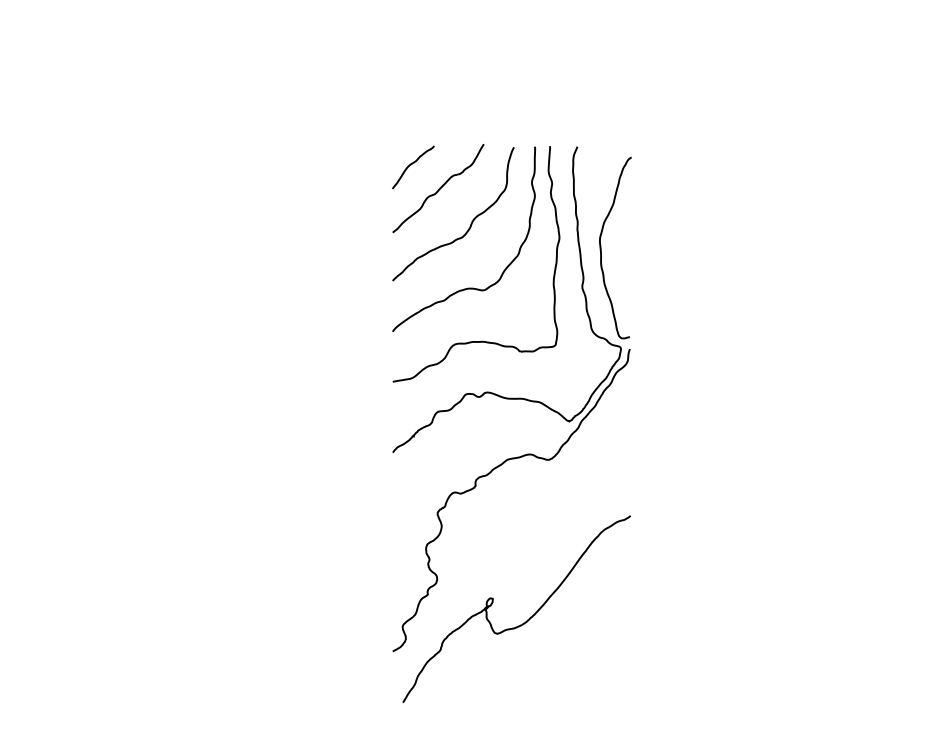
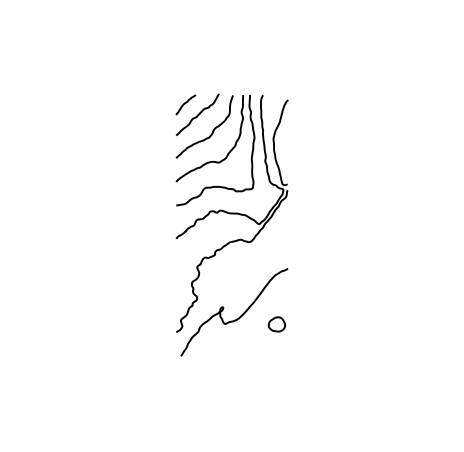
part: (606, 635) -> (276, 324), added

